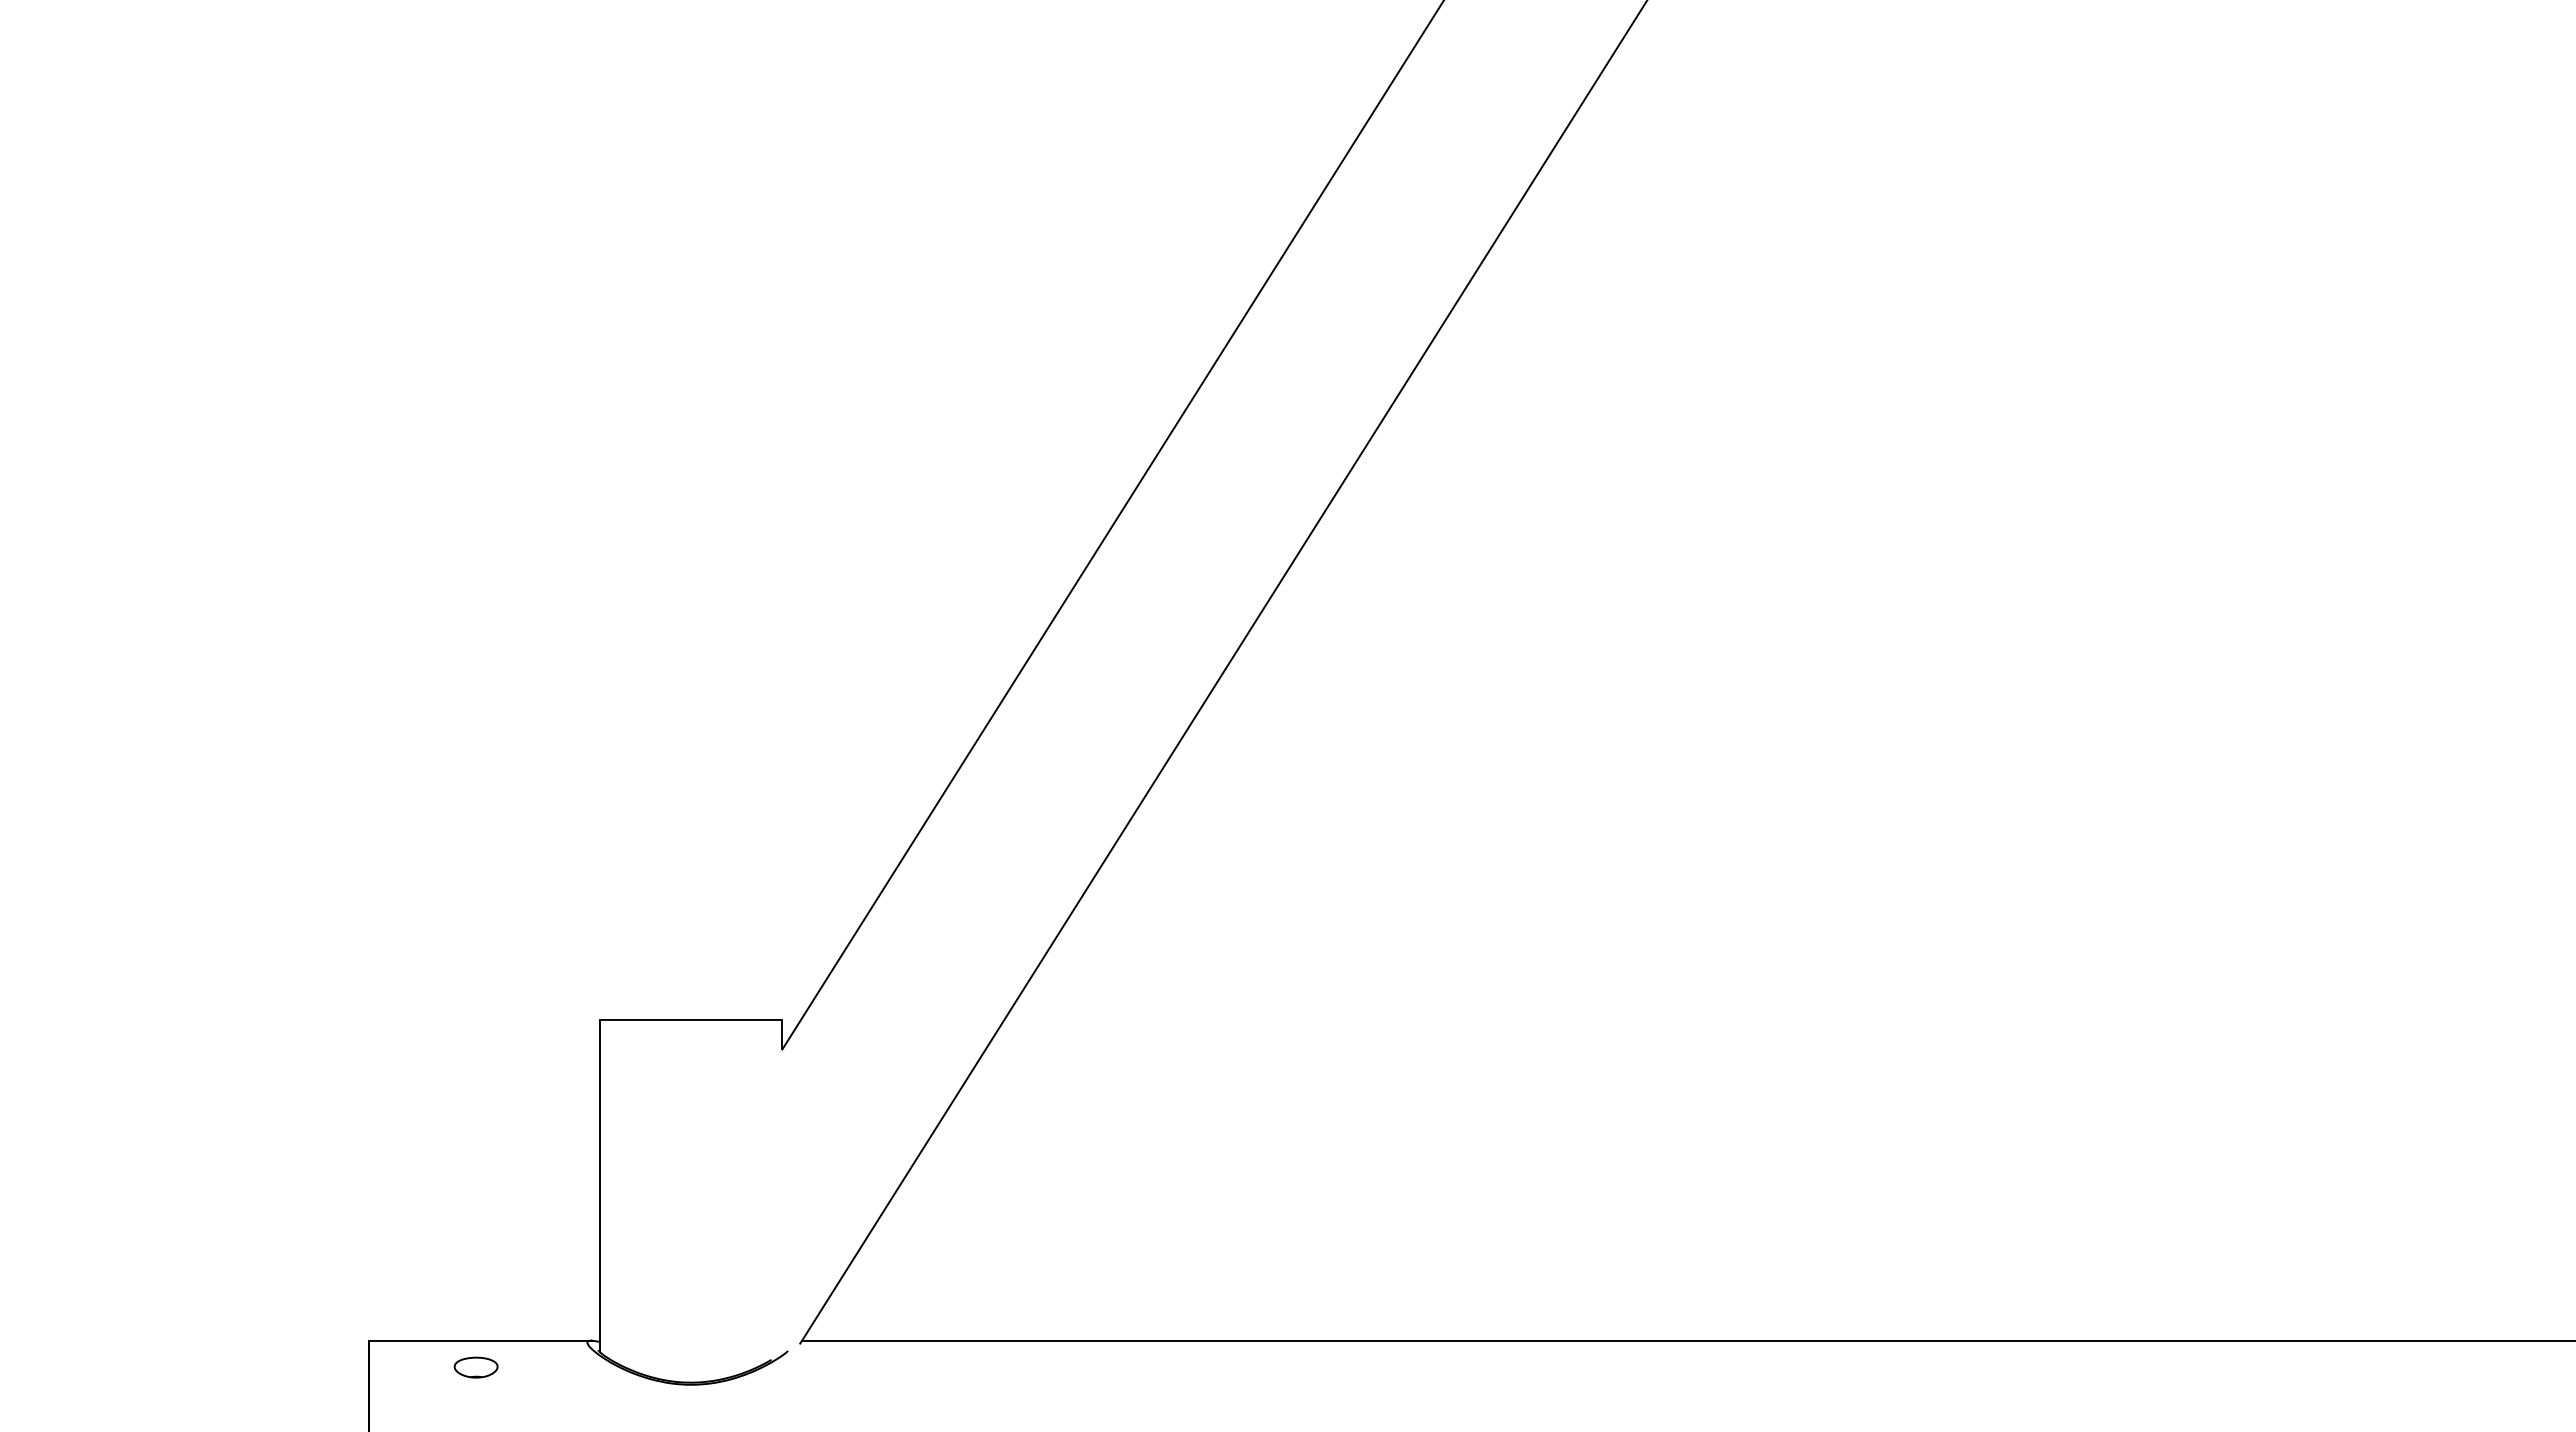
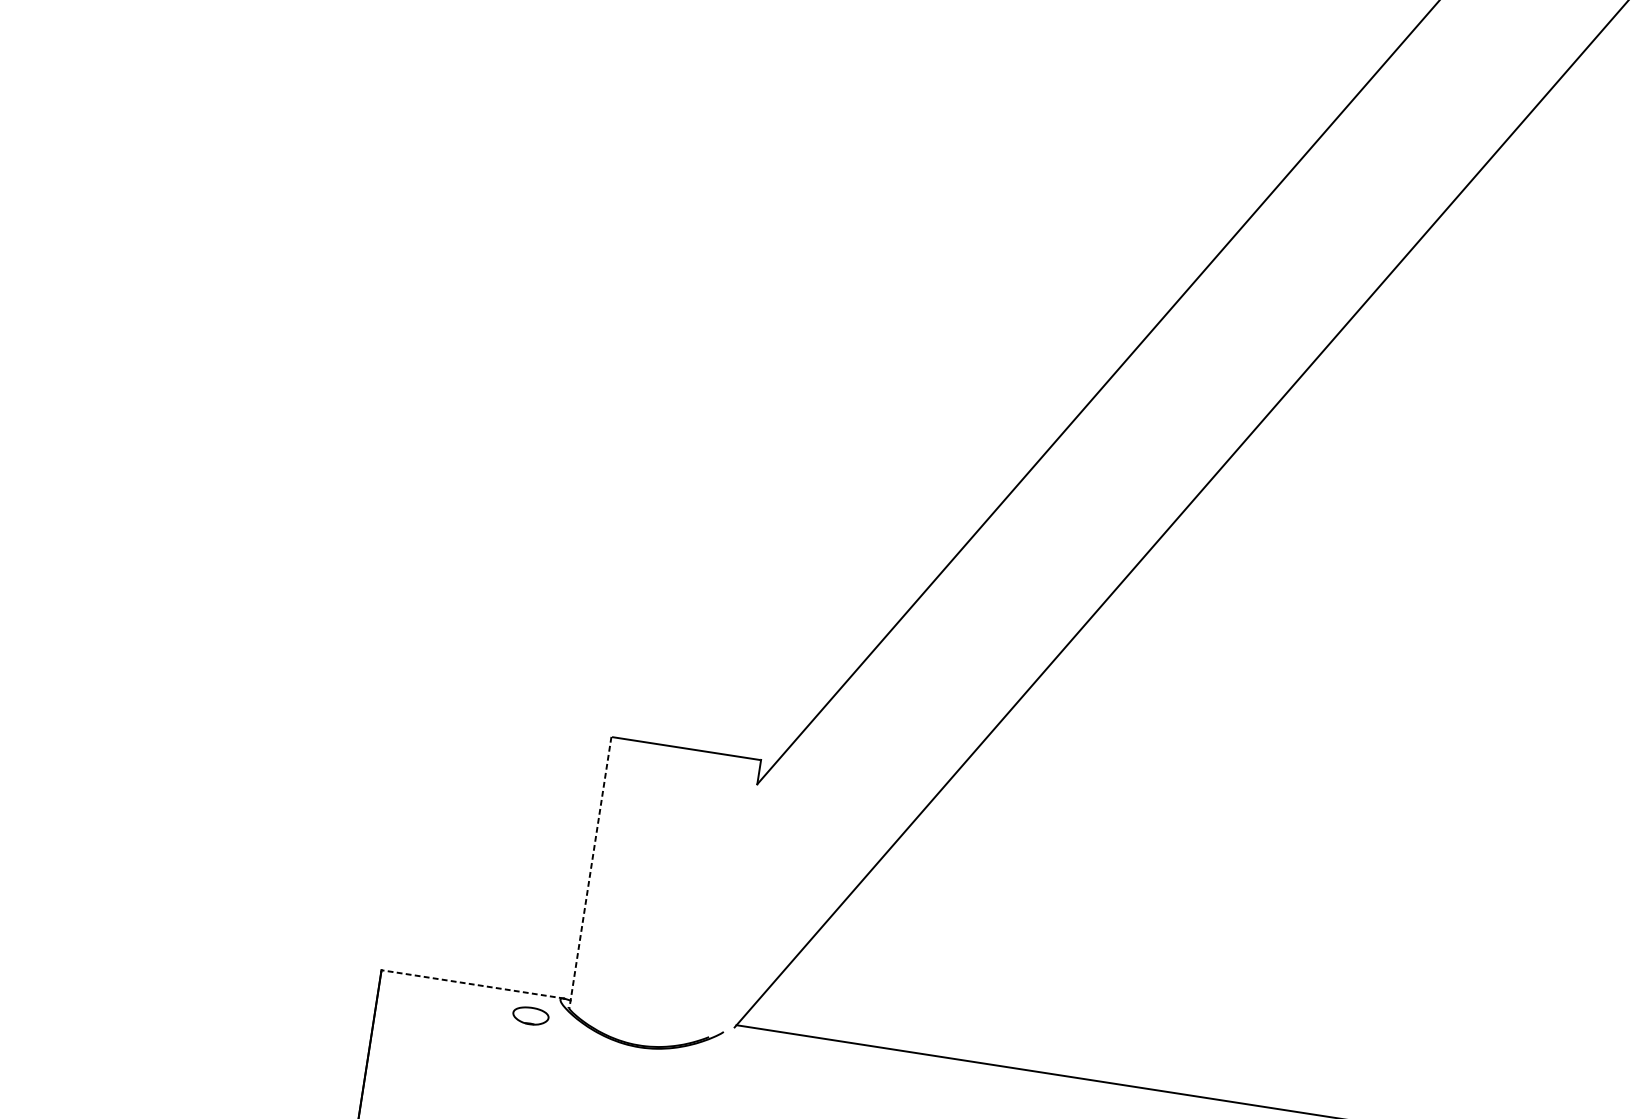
line: (599, 1185) -> (590, 872), solid -> dashed
line: (480, 1340) -> (473, 984), solid -> dashed
part: (475, 1367) -> (530, 1015), moved

